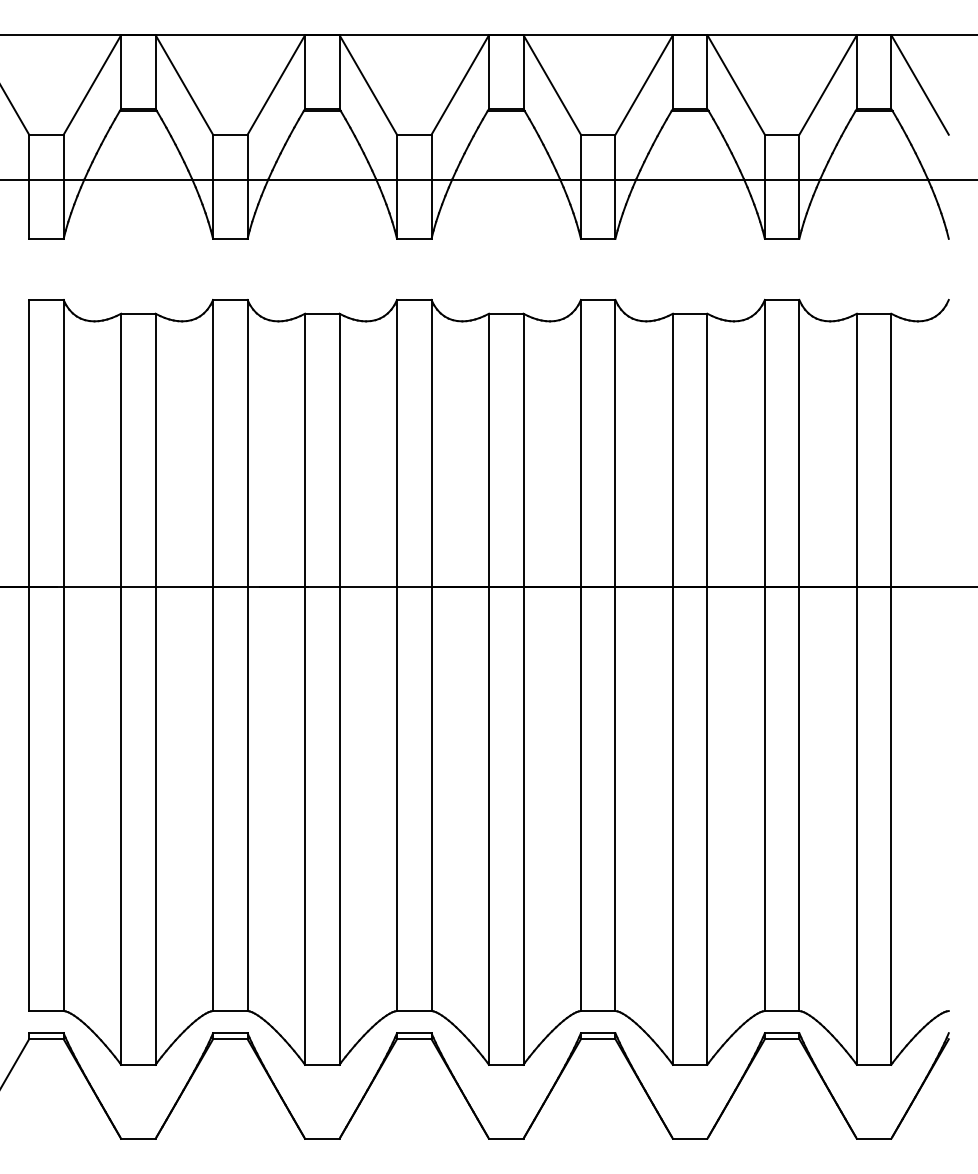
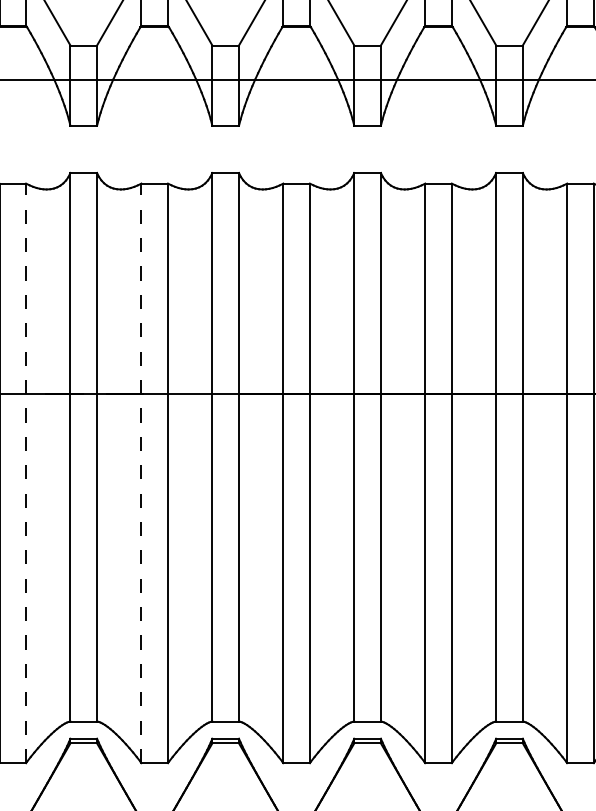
line: (155, 689) -> (26, 473), solid -> dashed
line: (305, 689) -> (141, 473), solid -> dashed

